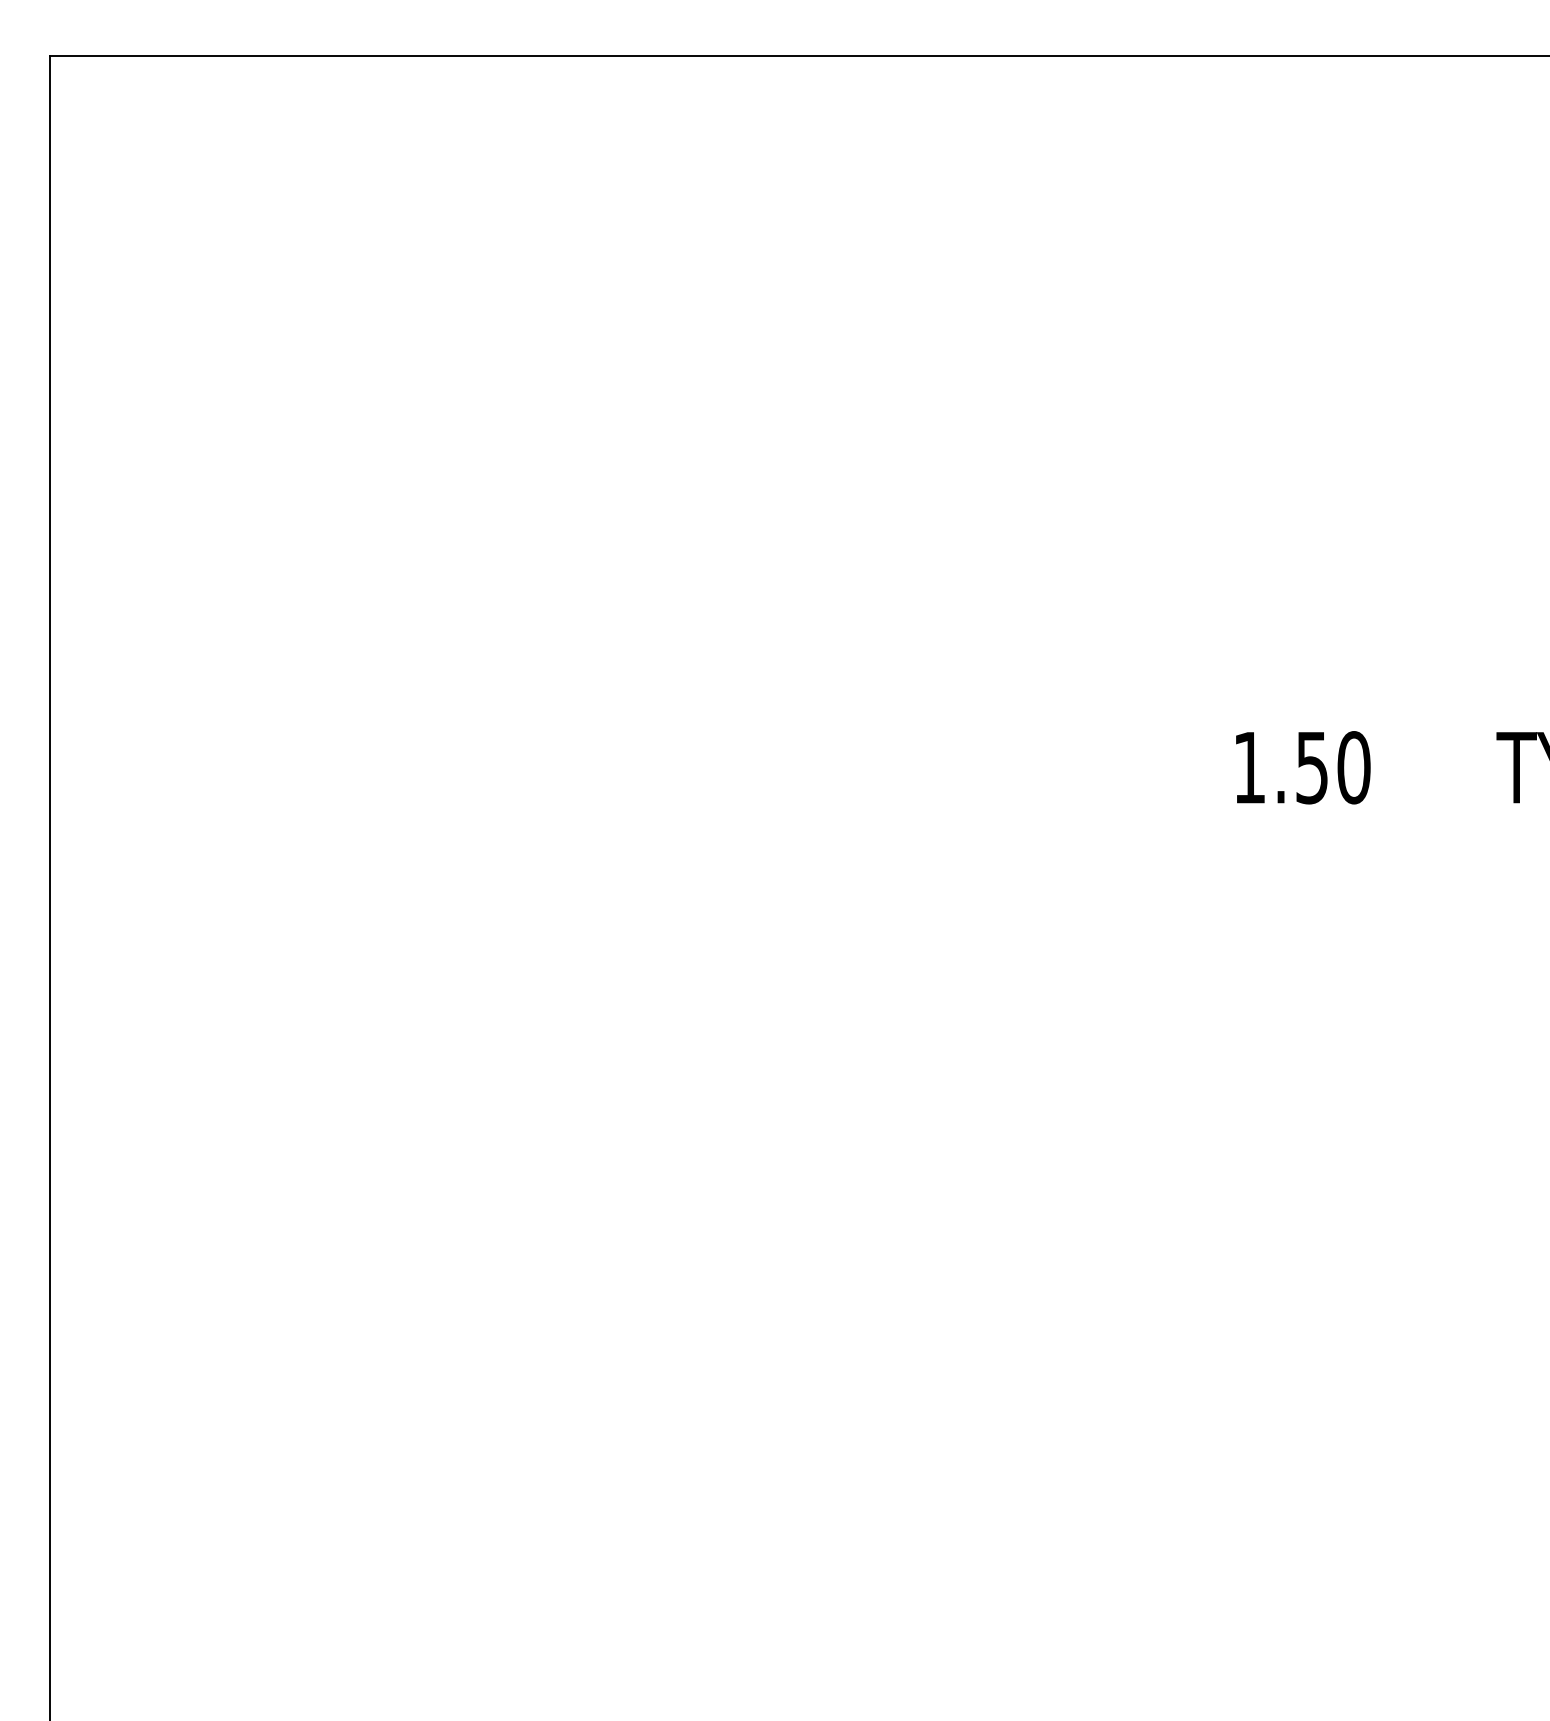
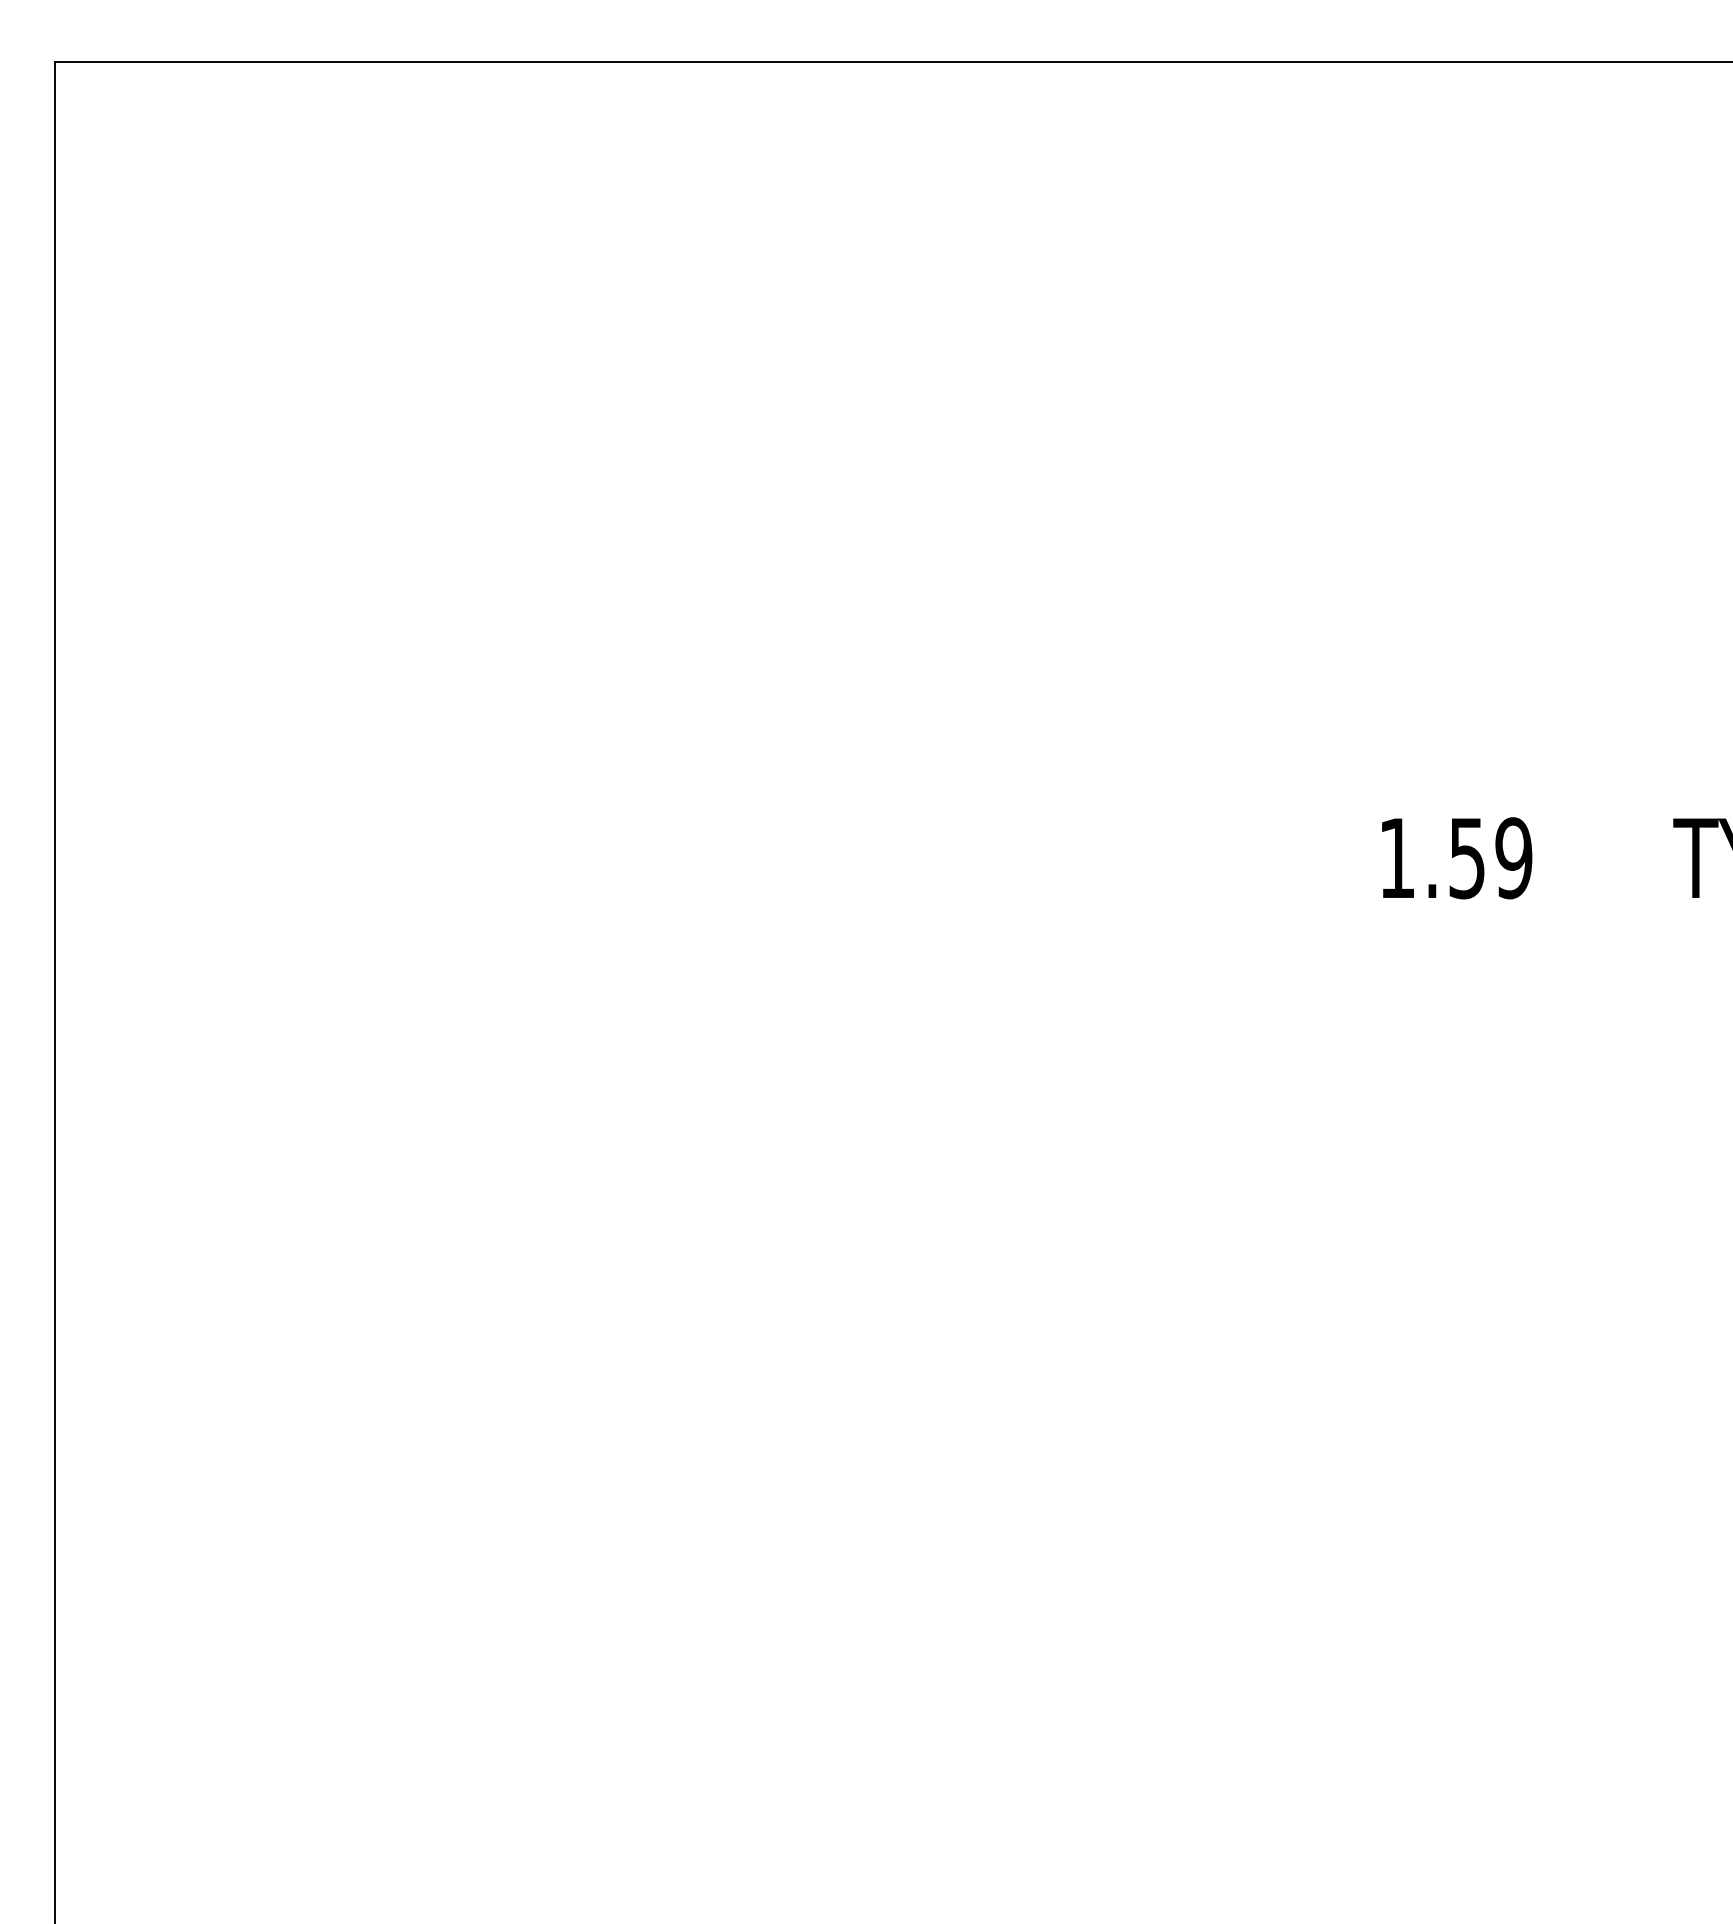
text: (1353, 767) -> (1513, 858), 1.50 -> 1.59

